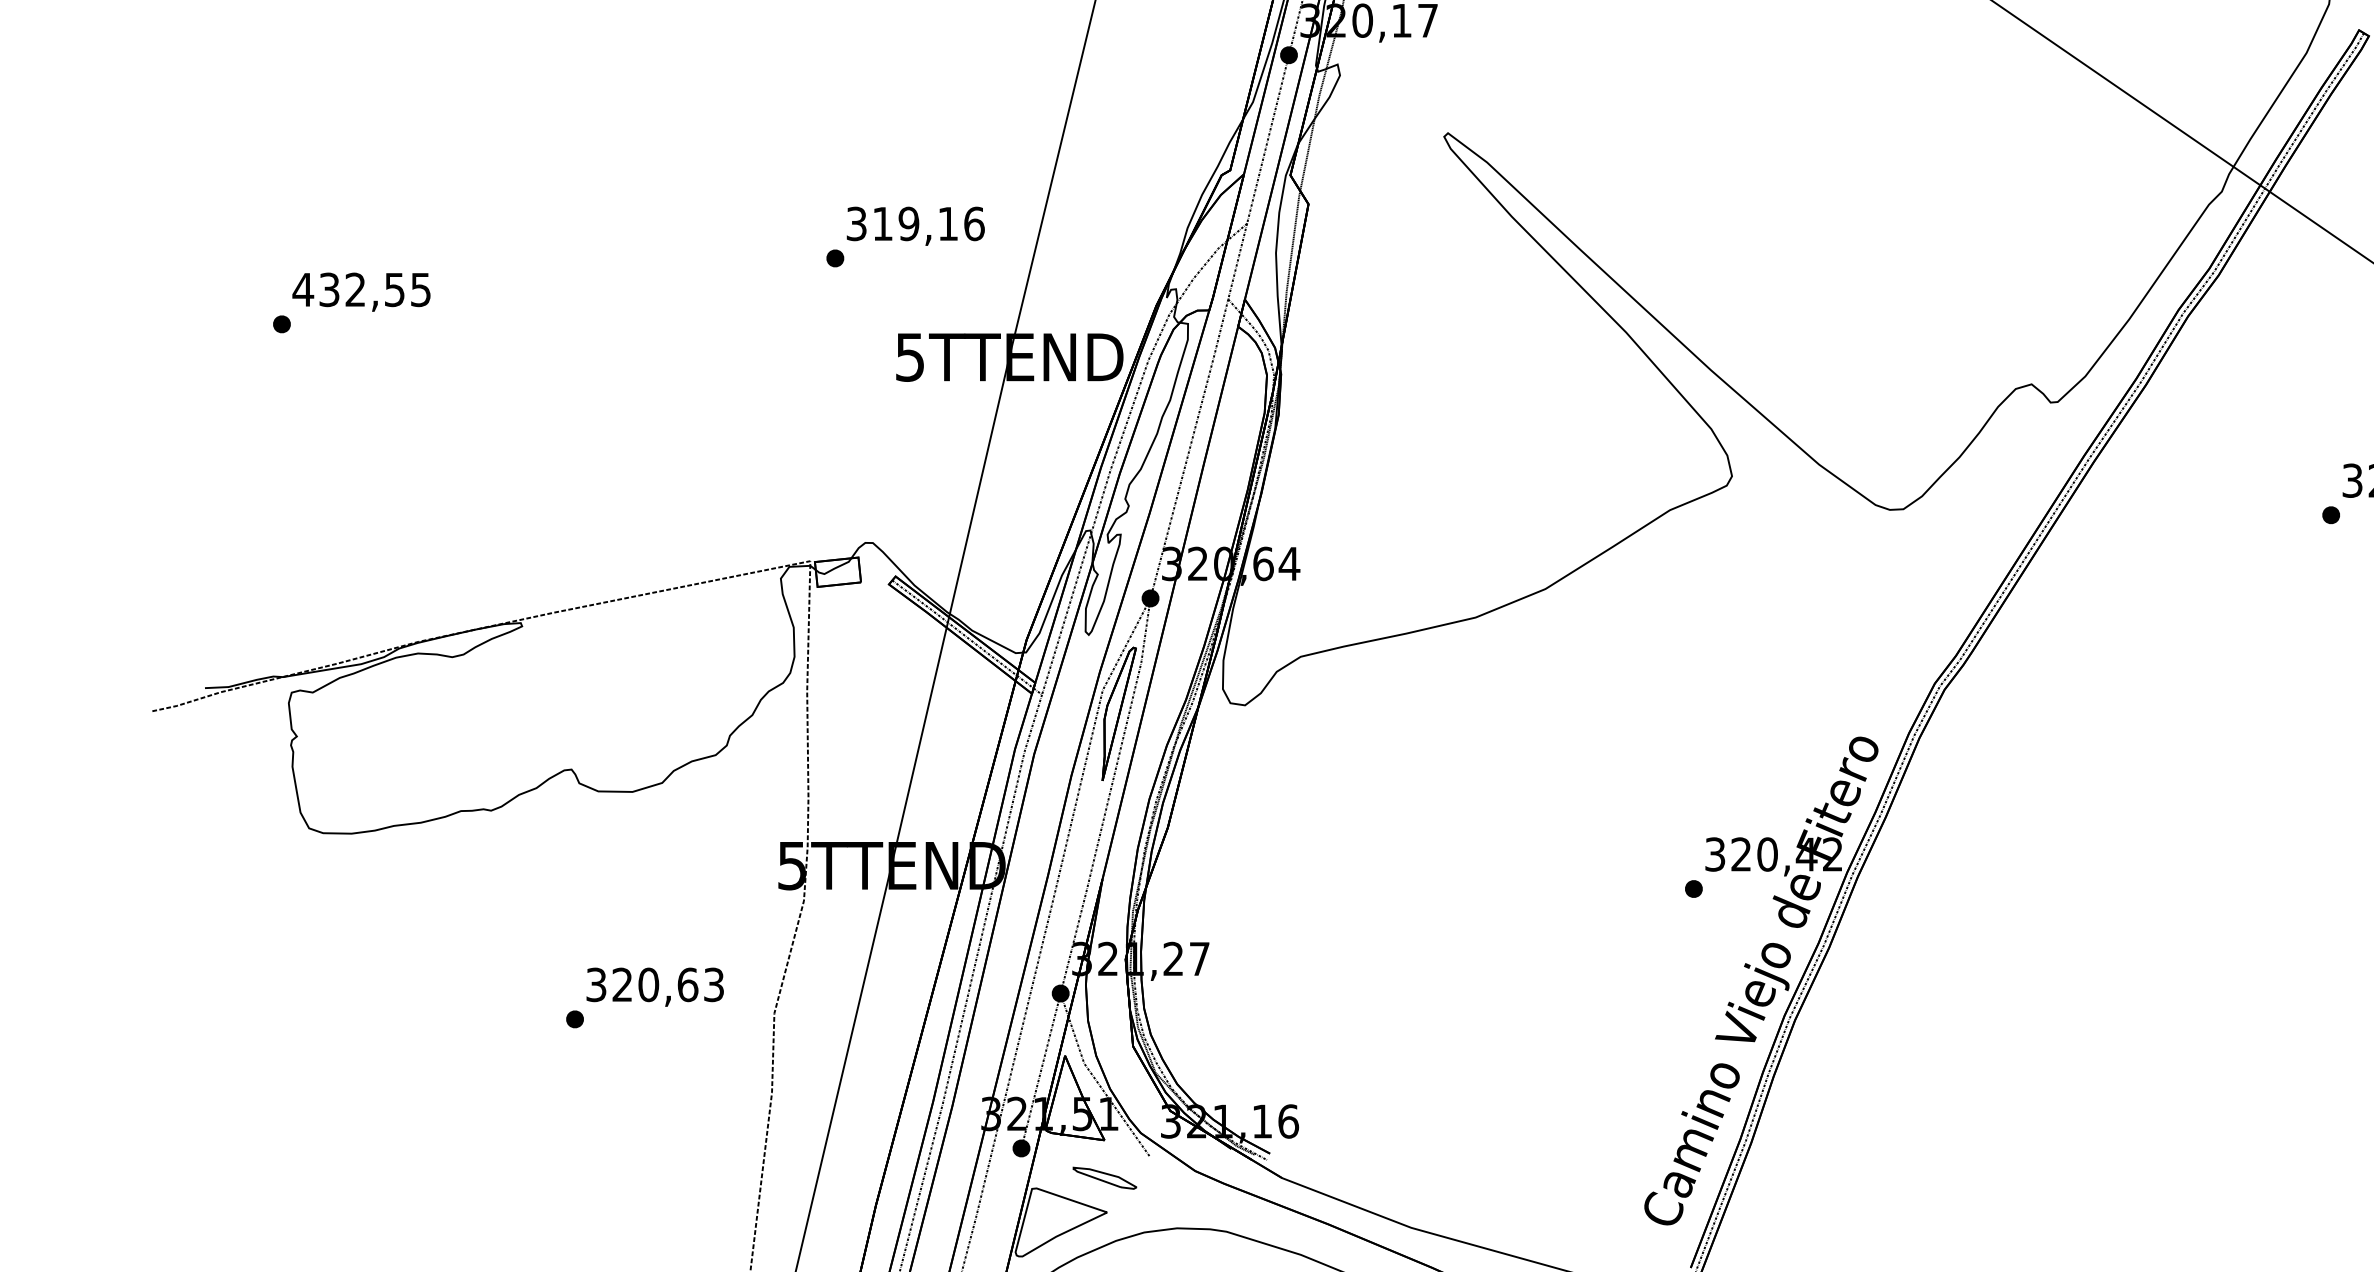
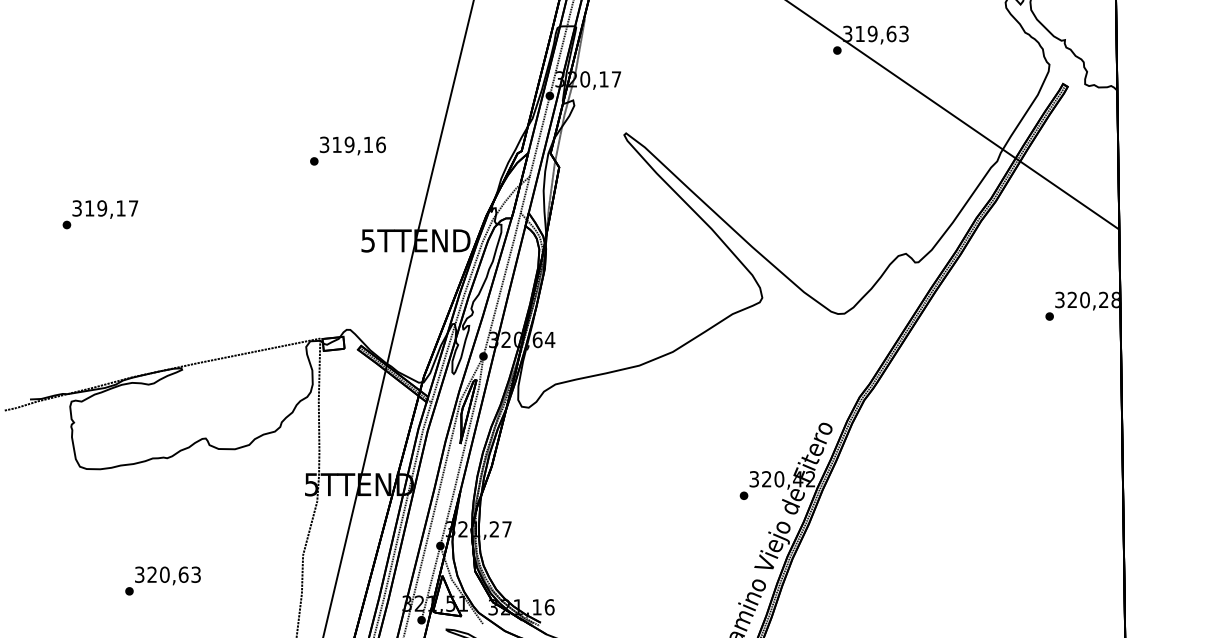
text: (904, 235) -> (347, 150), moved
text: (362, 289) -> (105, 208), 432,55 -> 319,17
text: (643, 996) -> (162, 580), moved

